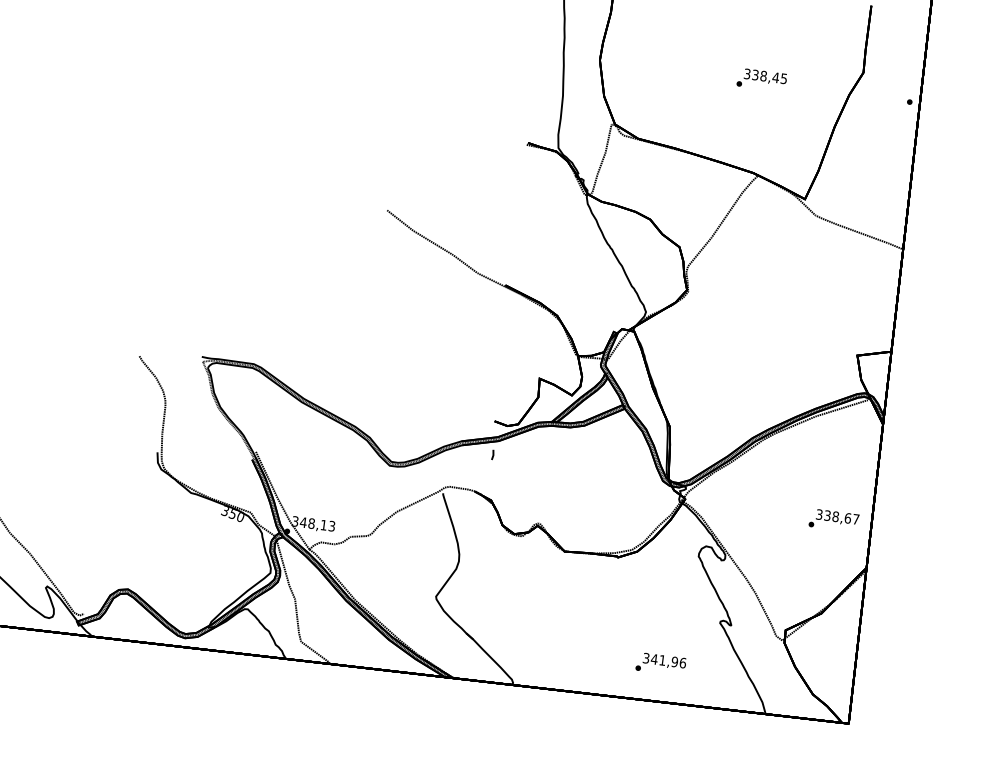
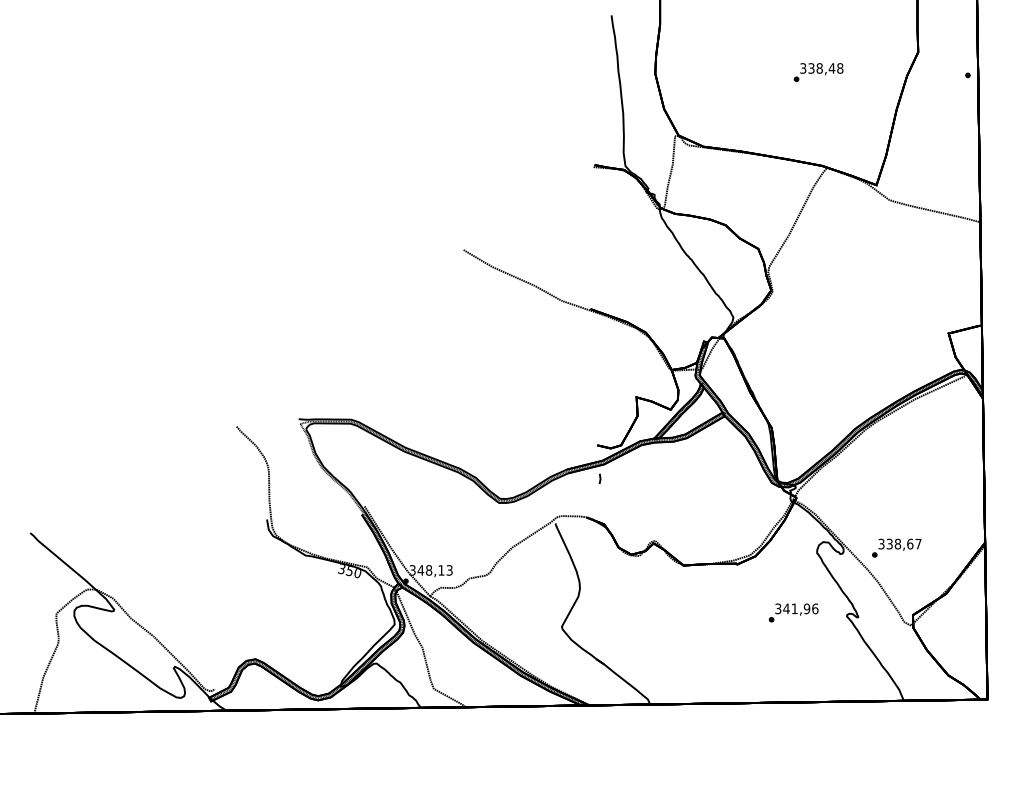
text: (784, 78) -> (840, 68), 338,45 -> 338,48
text: (833, 519) -> (896, 547), moved
text: (660, 663) -> (793, 612), moved

